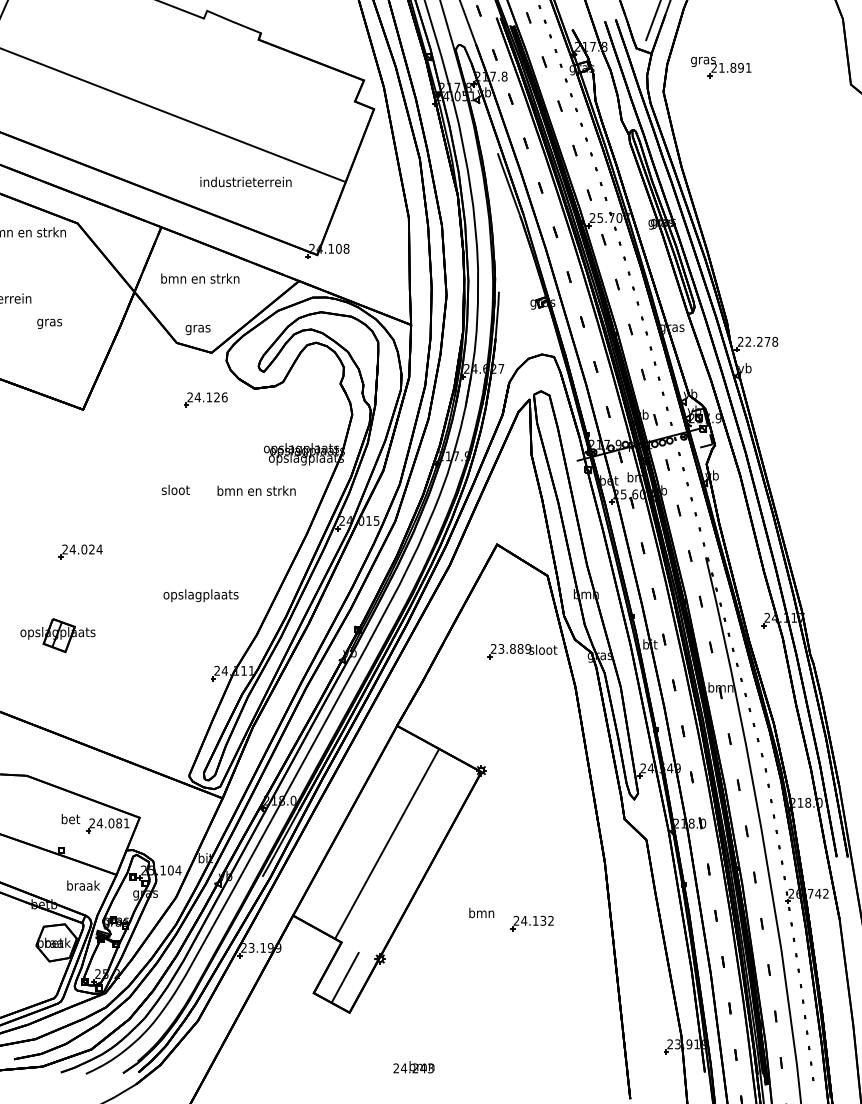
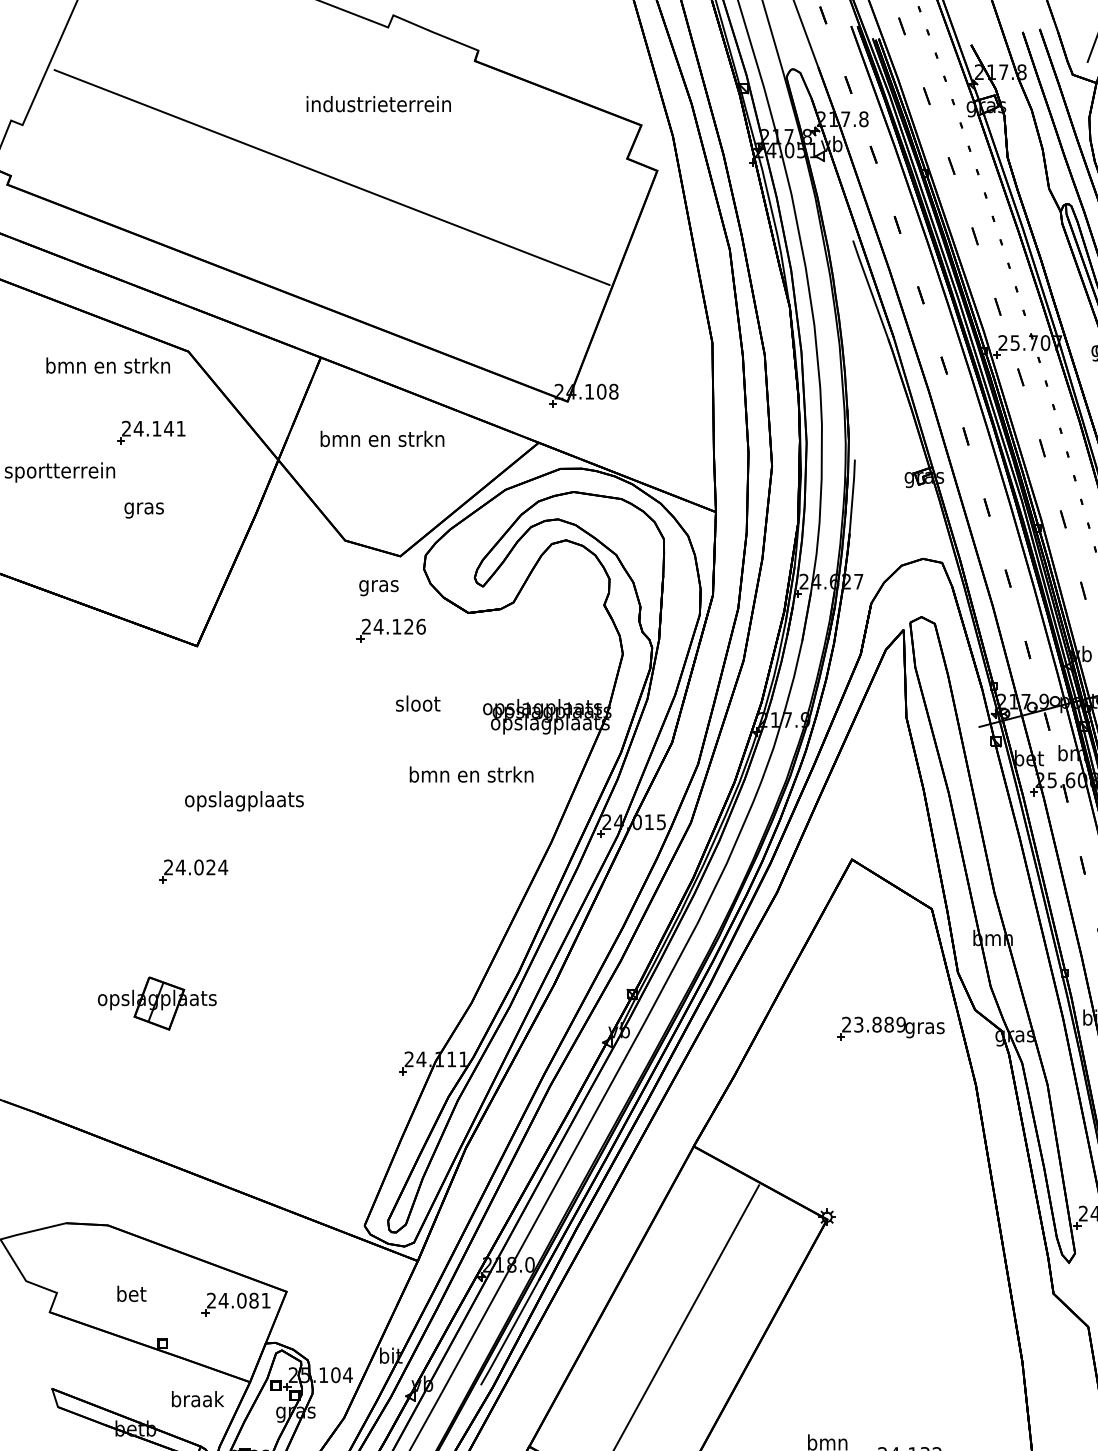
text: (245, 181) -> (378, 103), moved
part: (53, 274) -> (150, 432), added
text: (197, 330) -> (378, 588), moved
text: (175, 489) -> (417, 702), moved
text: (200, 595) -> (243, 800), moved
text: (543, 650) -> (925, 1027), sloot -> gras
text: (70, 819) -> (131, 1294), moved

